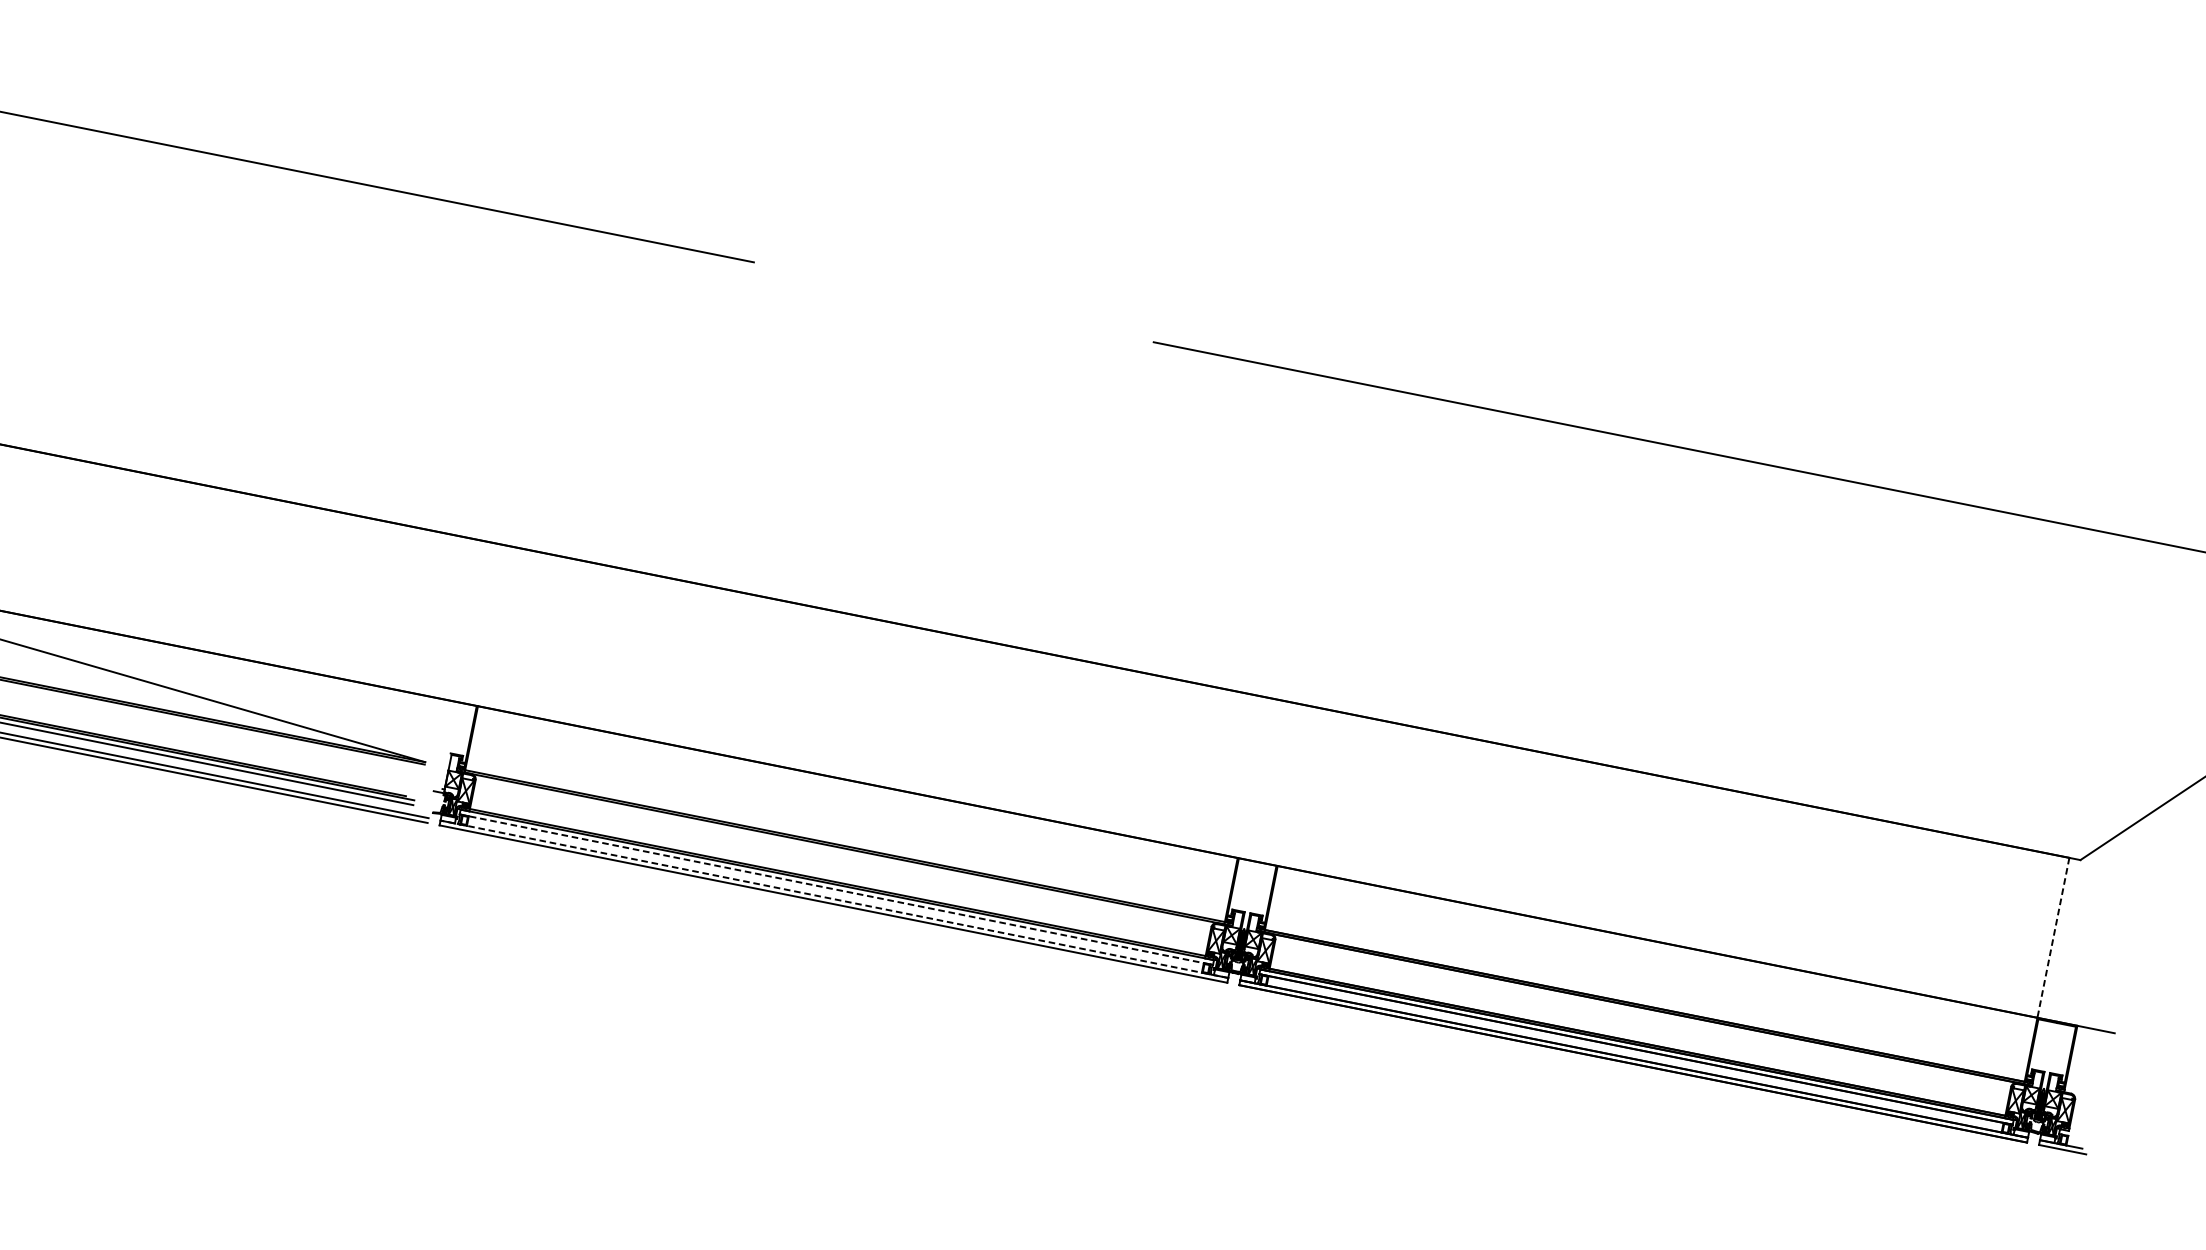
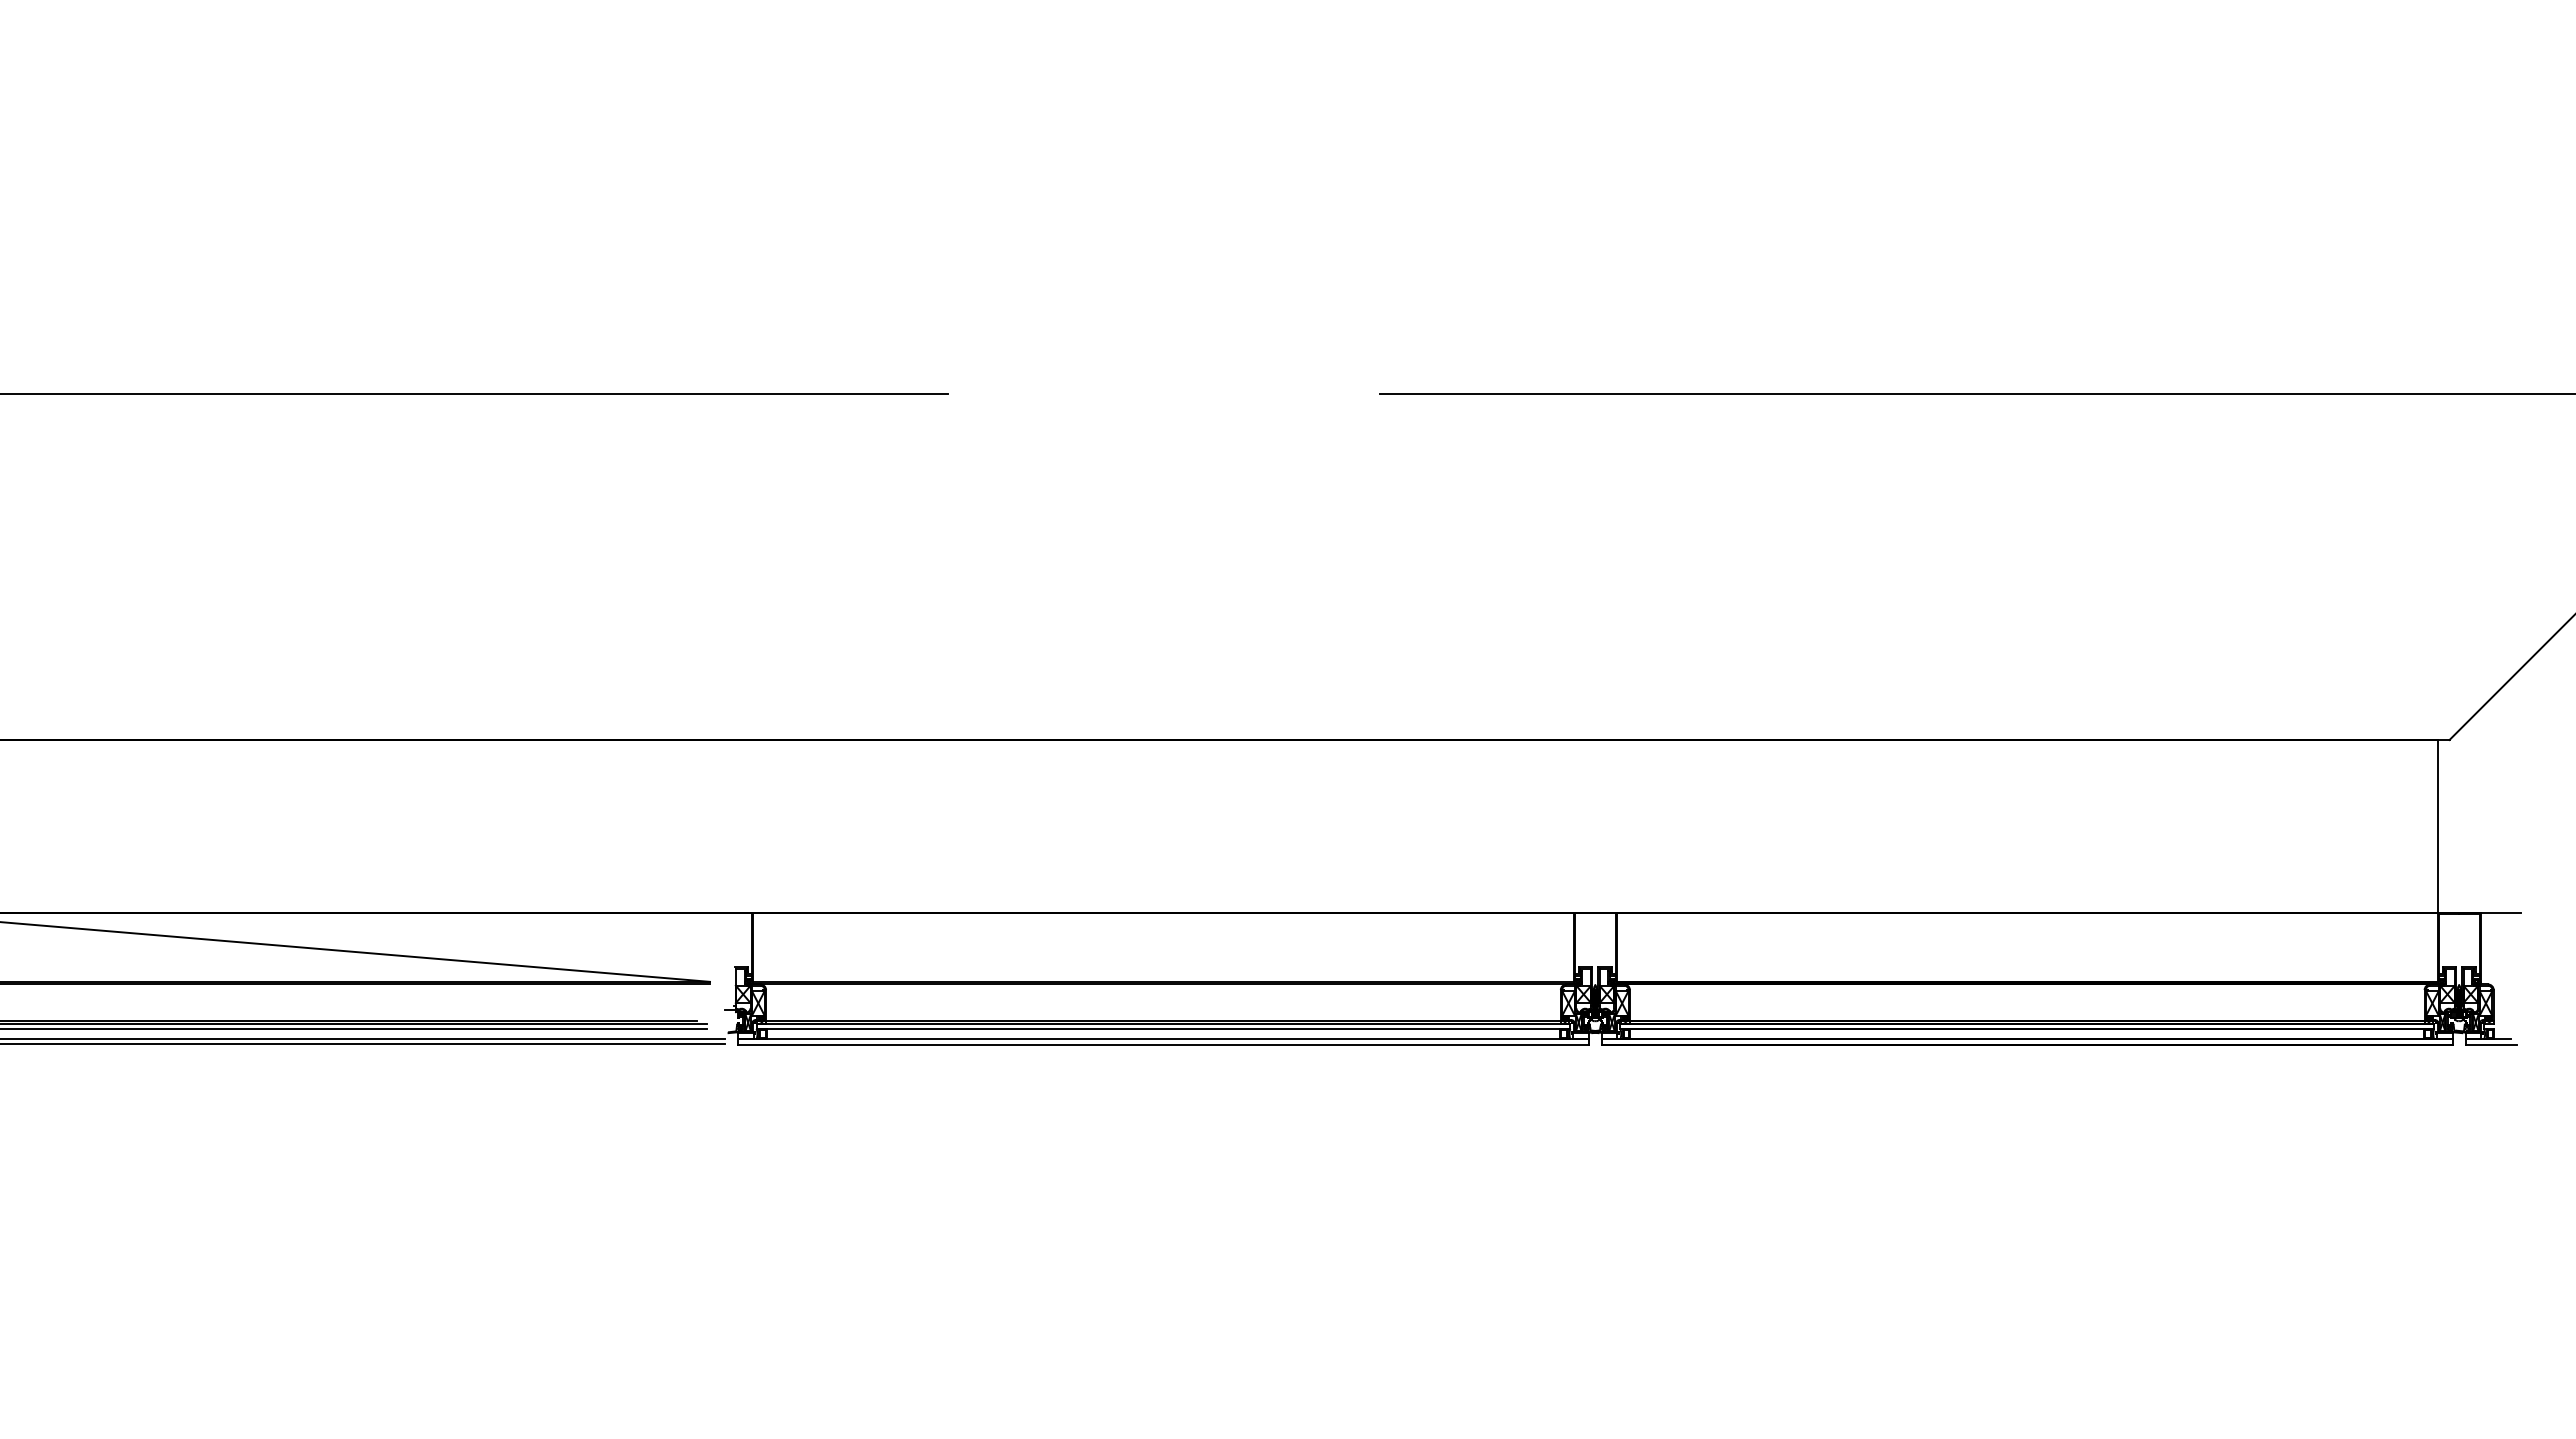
line: (836, 889) -> (1163, 1028), dashed -> solid
line: (833, 899) -> (1162, 1039), dashed -> solid
line: (2053, 937) -> (2437, 826), dashed -> solid

